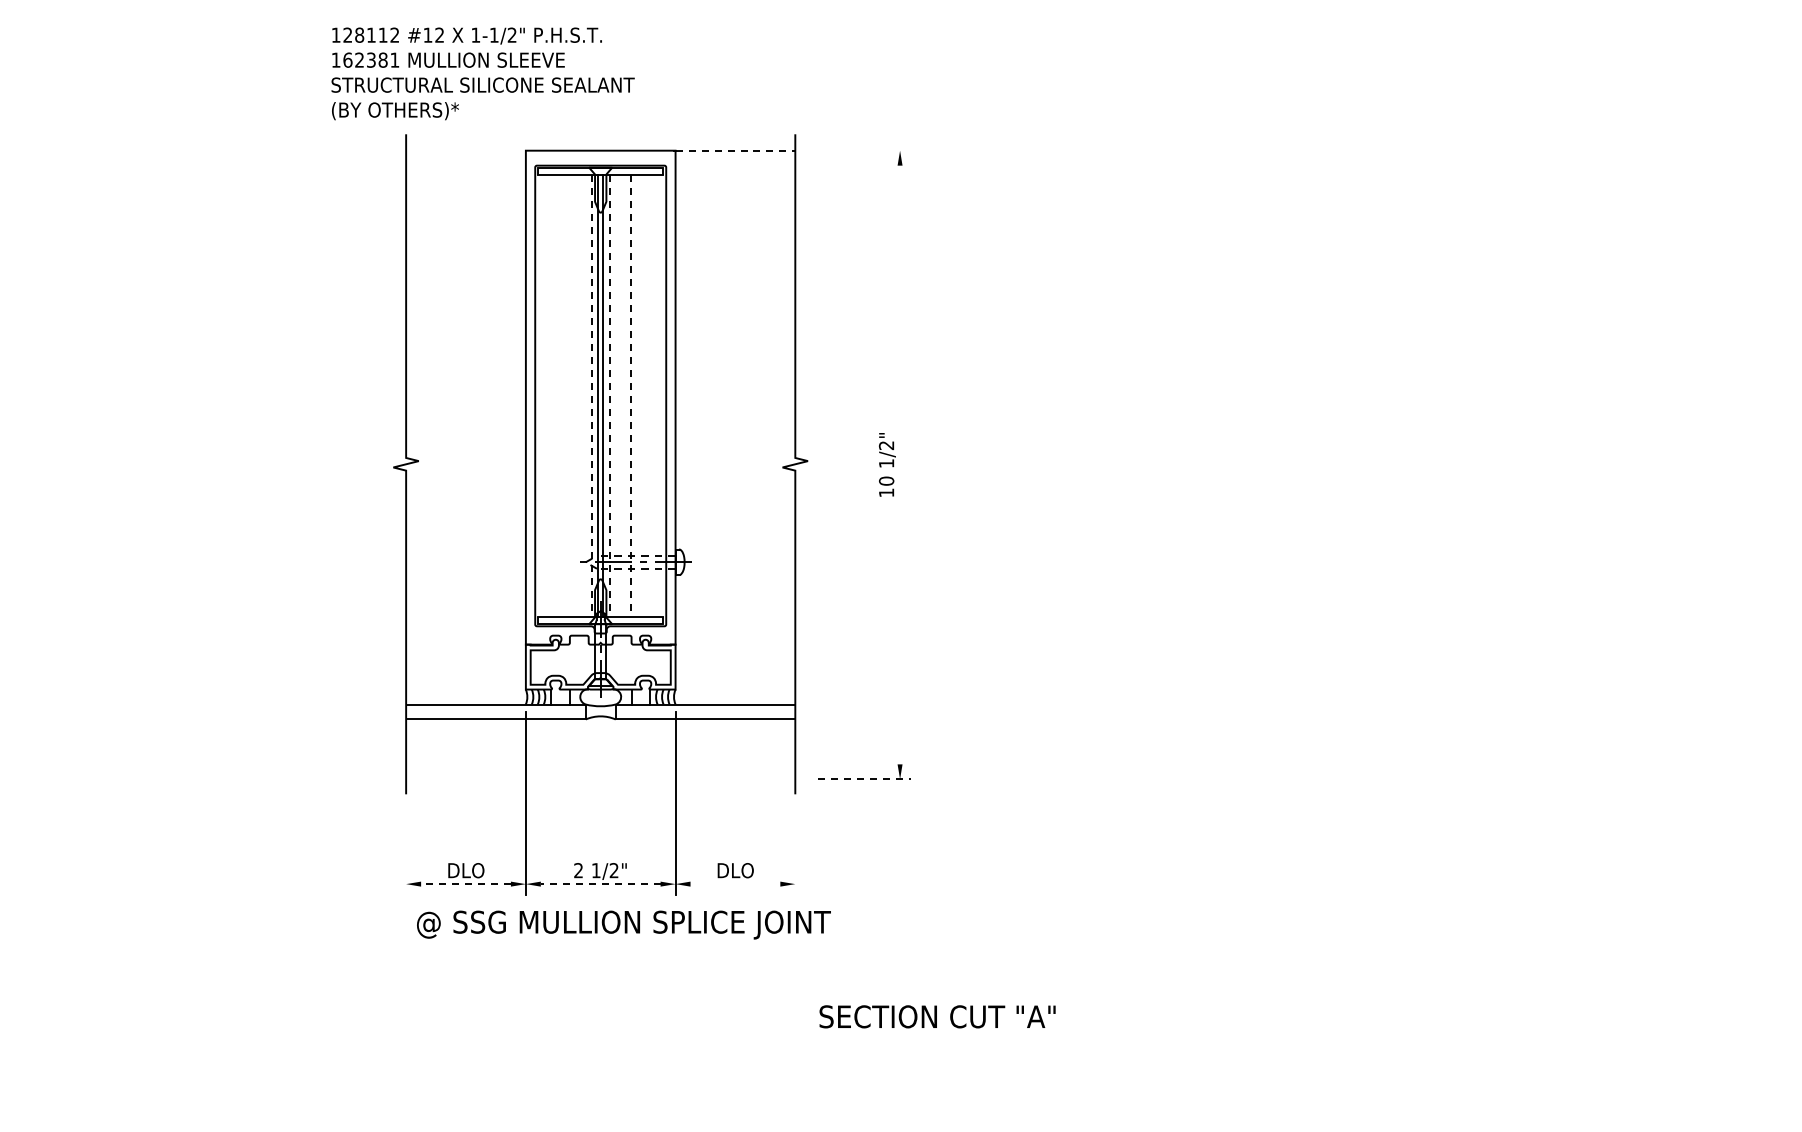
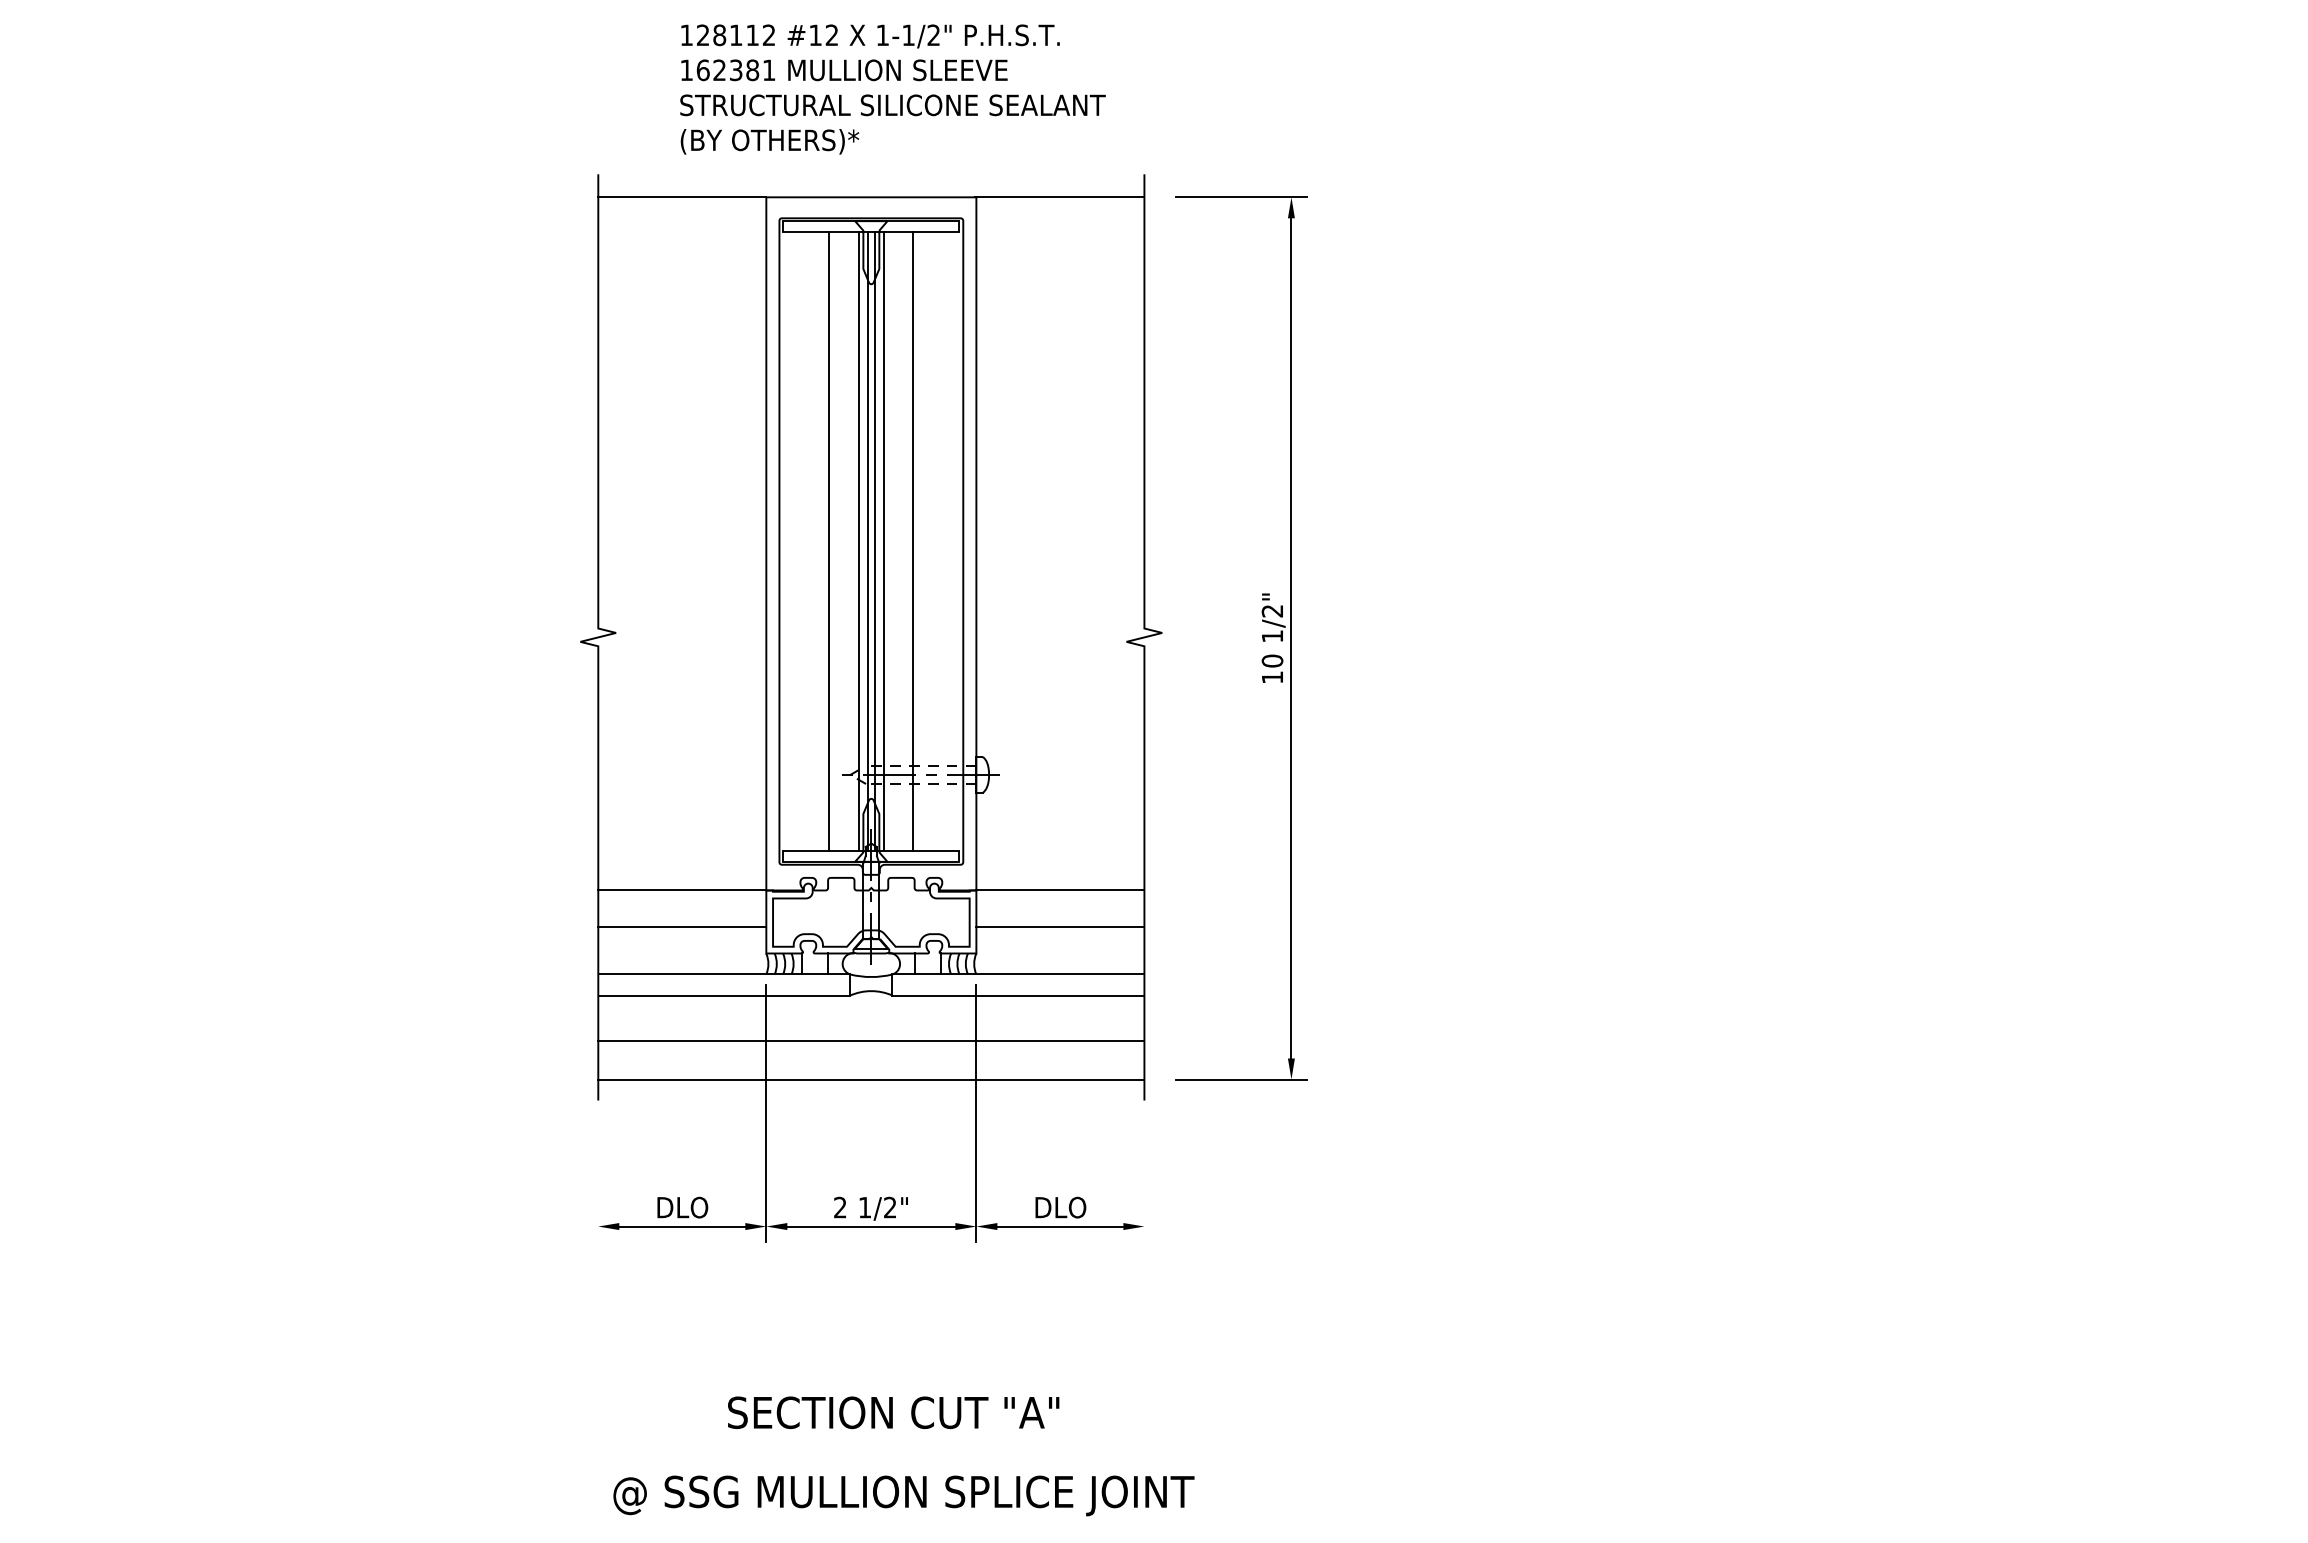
text: (482, 73) -> (892, 88), moved
line: (465, 150) -> (681, 197), added
line: (735, 150) -> (1060, 197), dashed -> solid
line: (863, 150) -> (1240, 197), added
line: (570, 395) -> (828, 540), added
line: (591, 395) -> (858, 540), dashed -> solid
line: (609, 395) -> (883, 540), dashed -> solid
line: (630, 395) -> (913, 540), dashed -> solid
line: (900, 464) -> (1292, 637), added
line: (465, 644) -> (681, 890), added
line: (735, 644) -> (1060, 890), added
line: (465, 670) -> (681, 926), added
line: (735, 670) -> (1060, 926), added
line: (600, 751) -> (871, 1040), added
line: (600, 779) -> (871, 1079), added
line: (864, 779) -> (1241, 1079), dashed -> solid
line: (466, 884) -> (682, 1227), dashed -> solid
line: (600, 884) -> (871, 1227), dashed -> solid
line: (735, 884) -> (1060, 1227), added
text: (623, 924) -> (903, 1495), moved
text: (937, 1016) -> (893, 1412), moved

